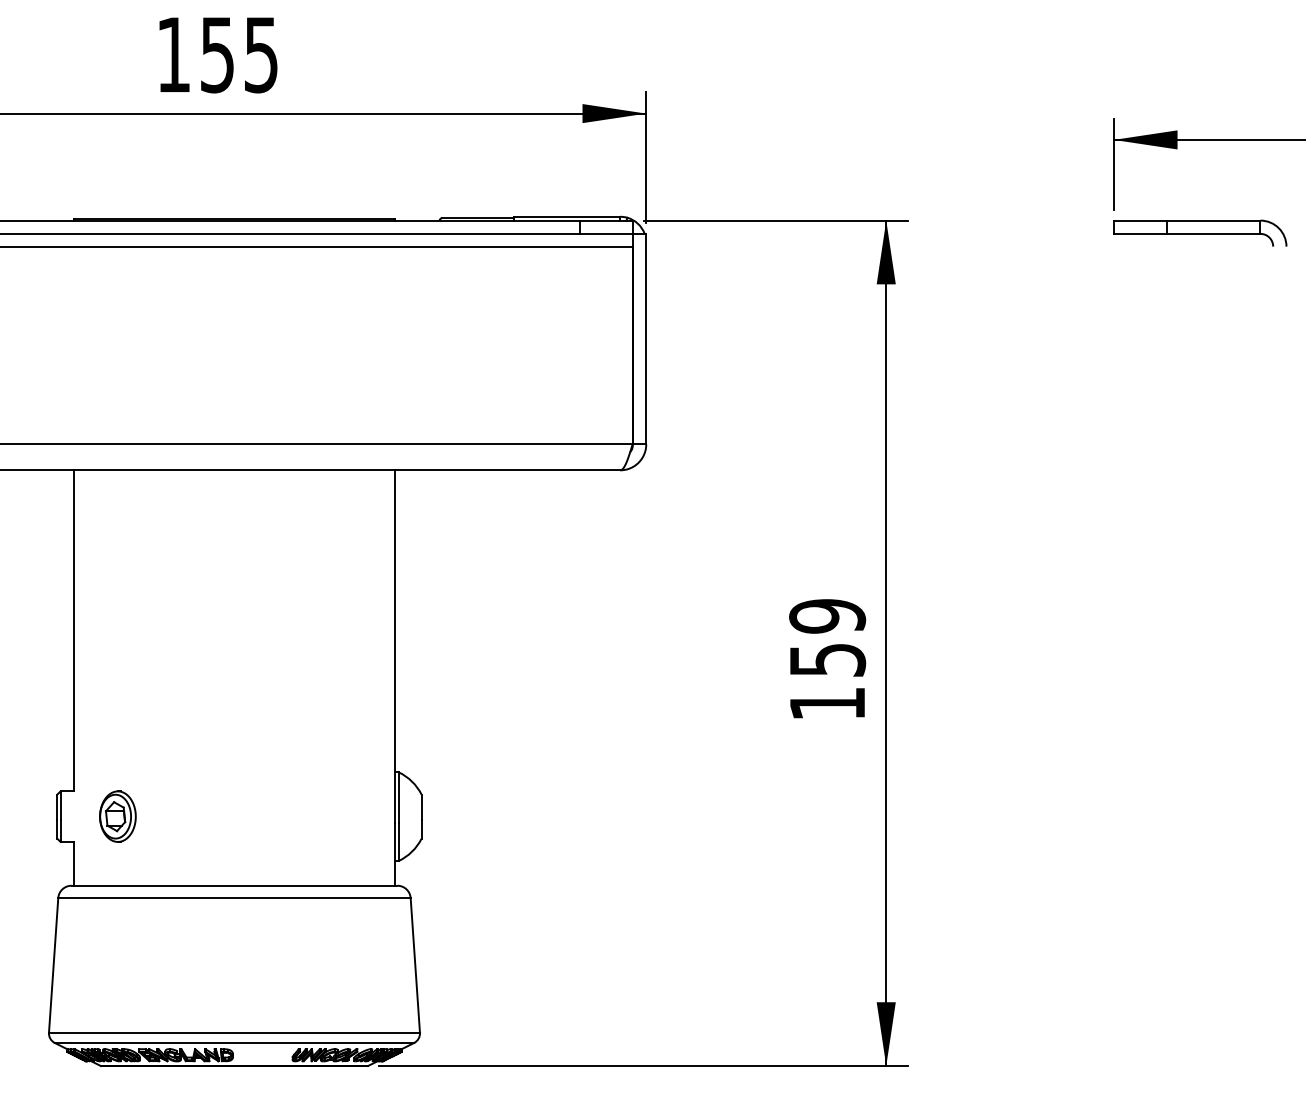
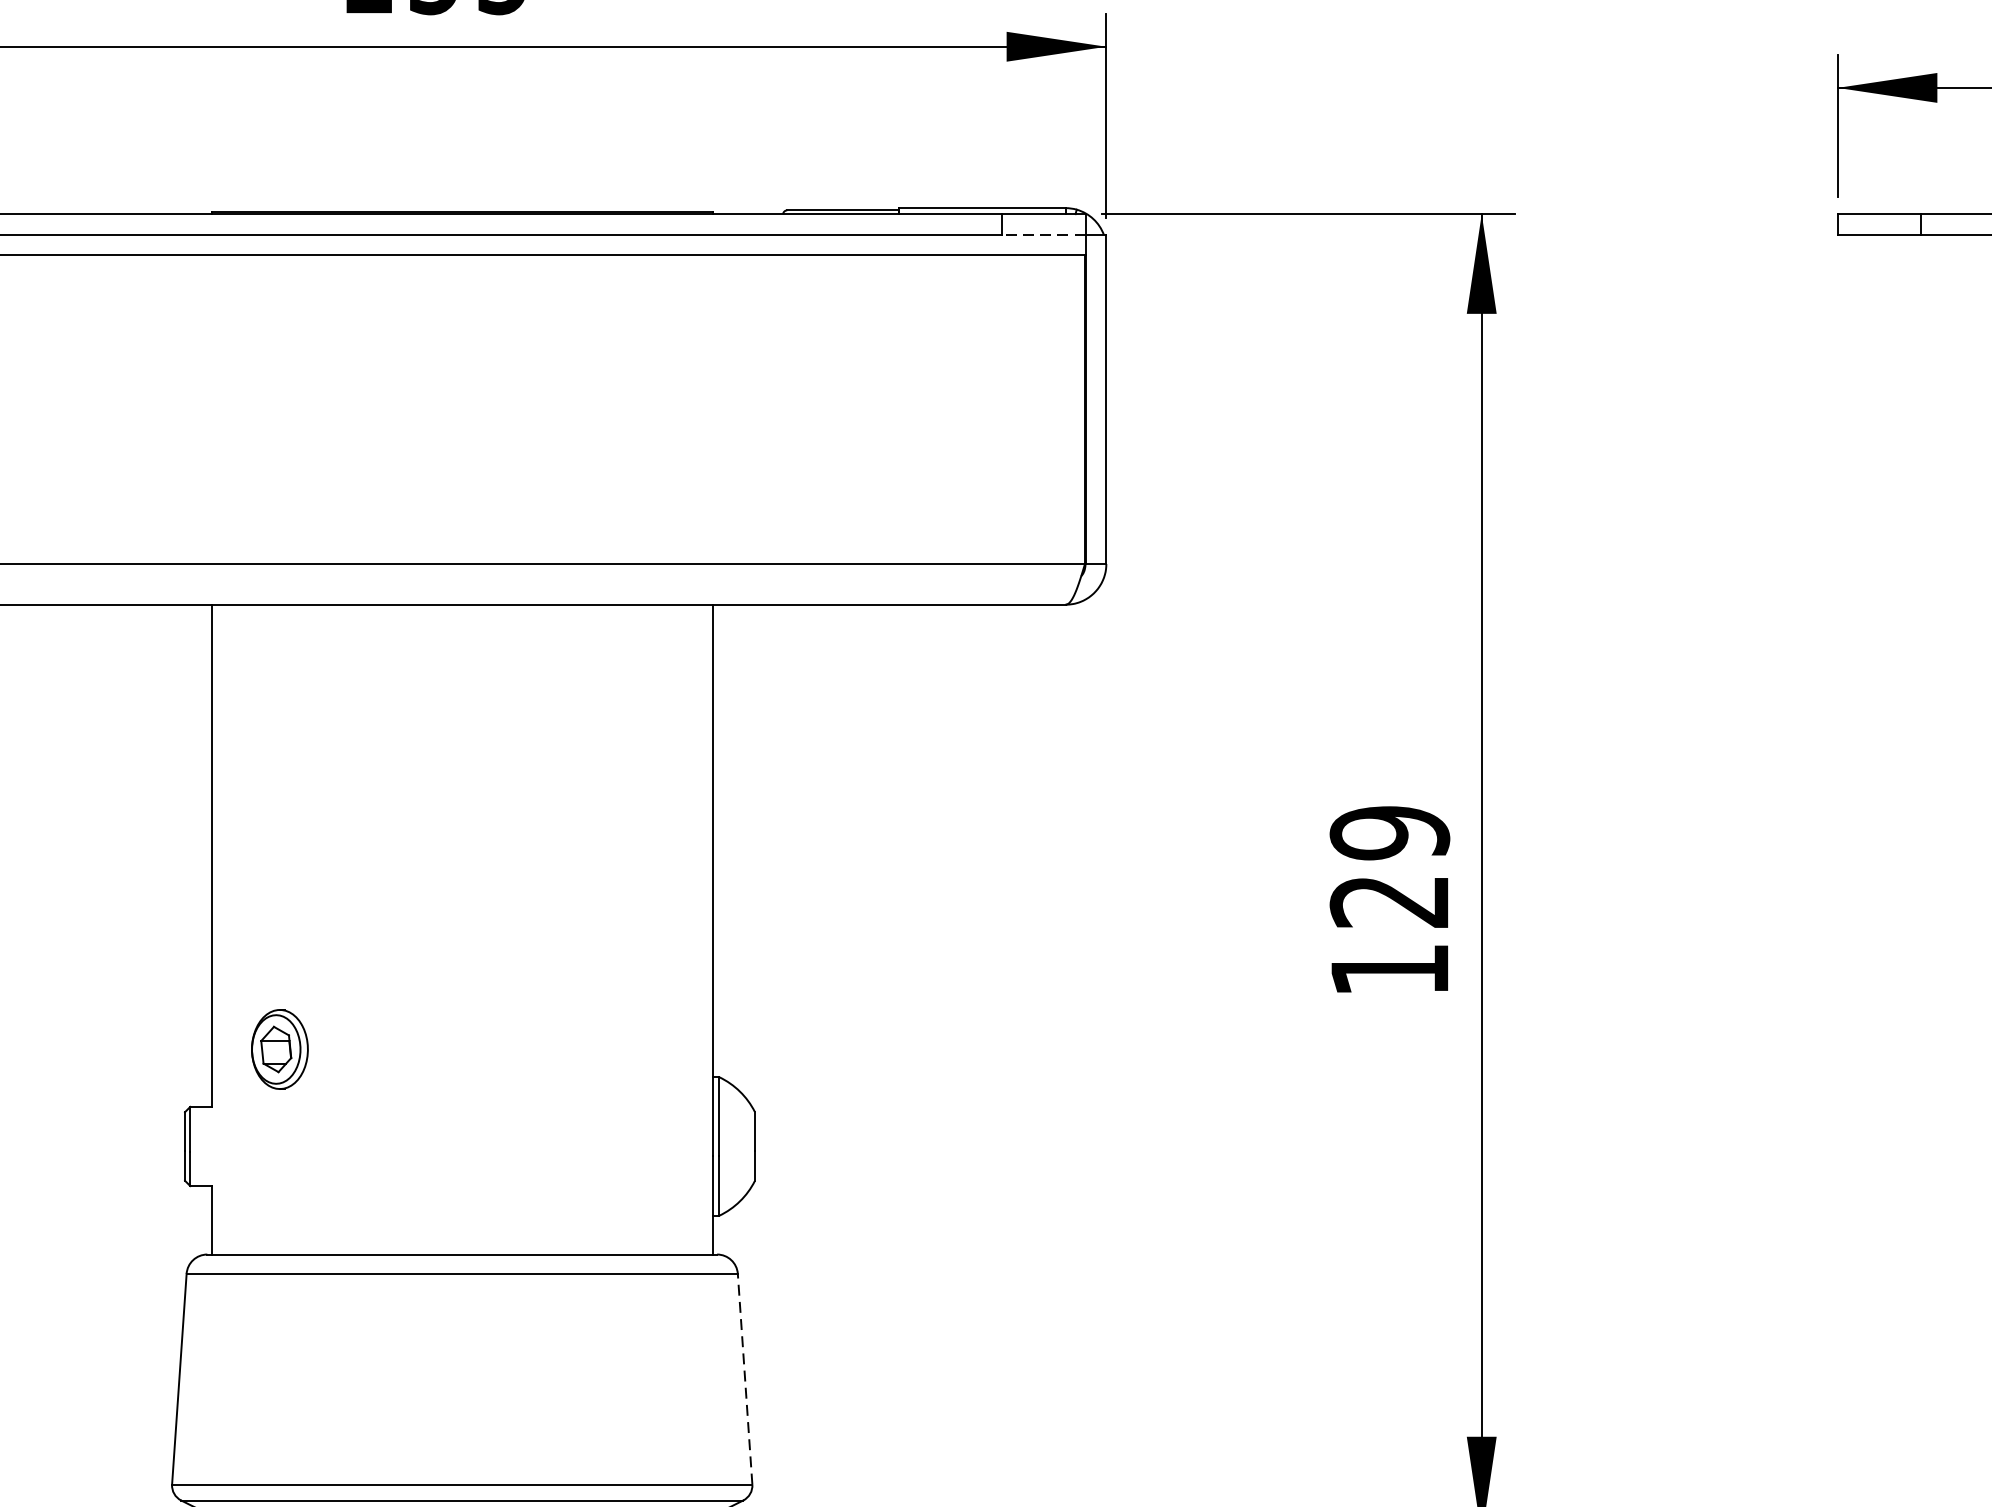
line: (606, 233) -> (1044, 234), solid -> dashed
text: (827, 660) -> (1389, 902), 159 -> 129
part: (117, 816) -> (279, 1049), moved
line: (415, 964) -> (745, 1377), solid -> dashed

